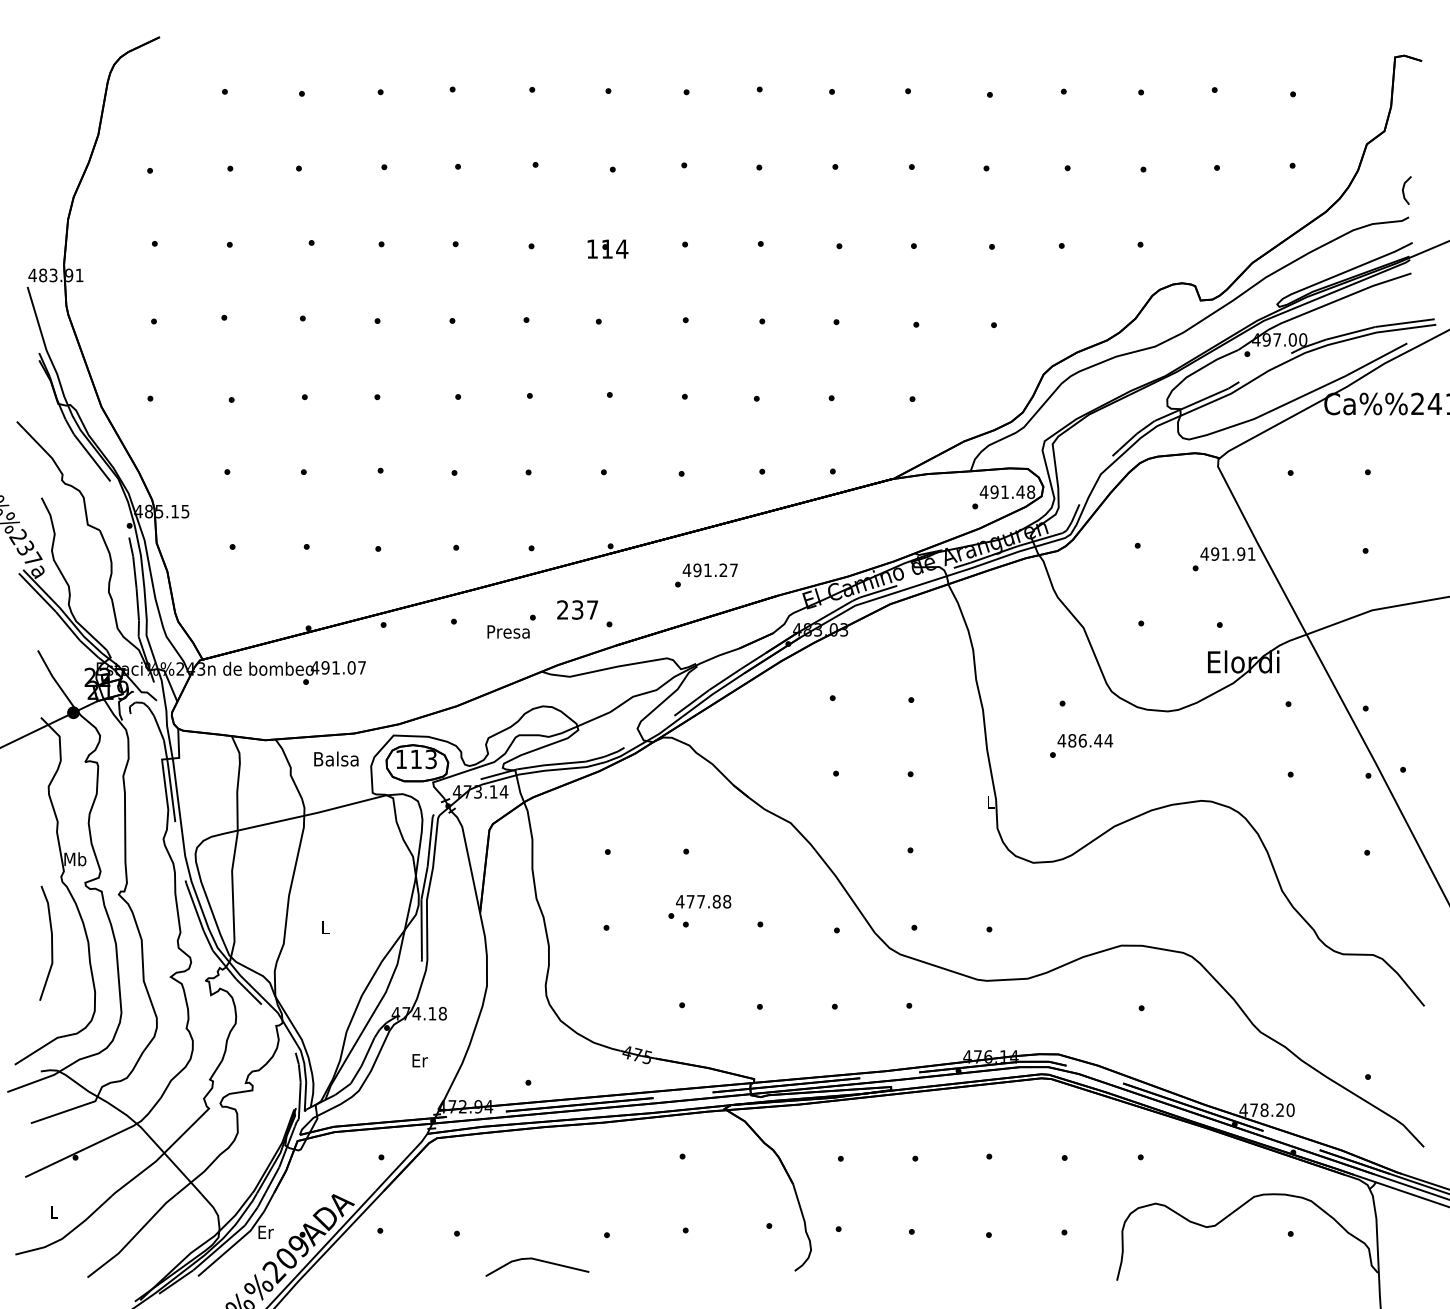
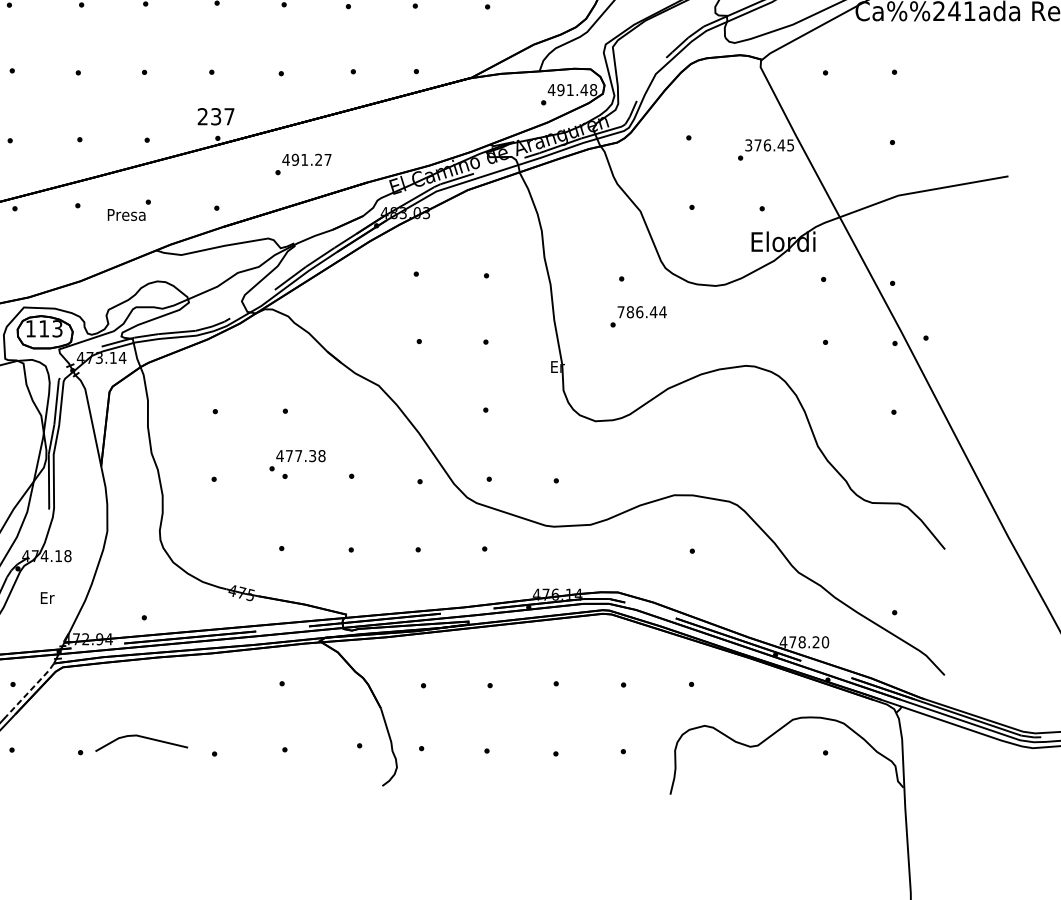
text: (1227, 553) -> (769, 144), 491.91 -> 376.45
text: (577, 609) -> (215, 116), moved
text: (1061, 740) -> (620, 311), 486.44 -> 786.44
text: (991, 801) -> (558, 366), L -> Er
text: (716, 901) -> (312, 455), 477.88 -> 477.38
line: (402, 1162) -> (31, 689), solid -> dashed
line: (539, 1261) -> (143, 738), moved

